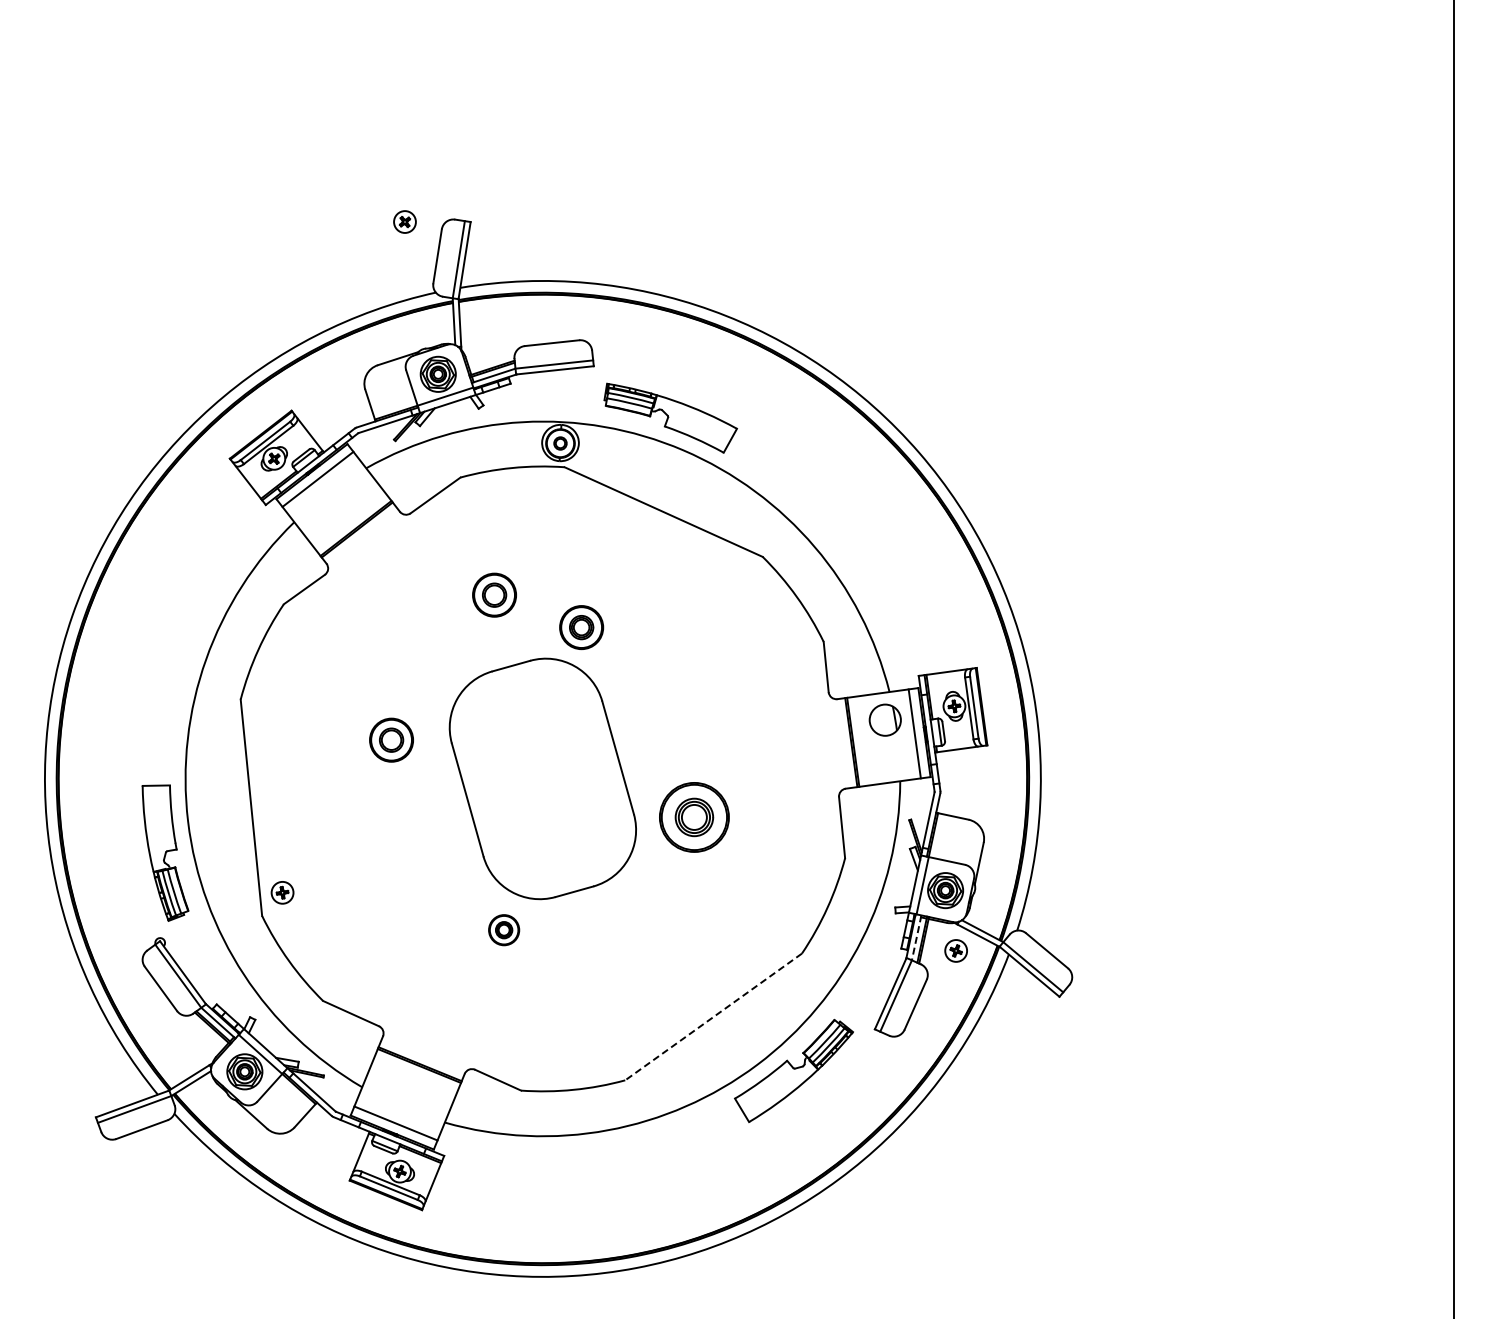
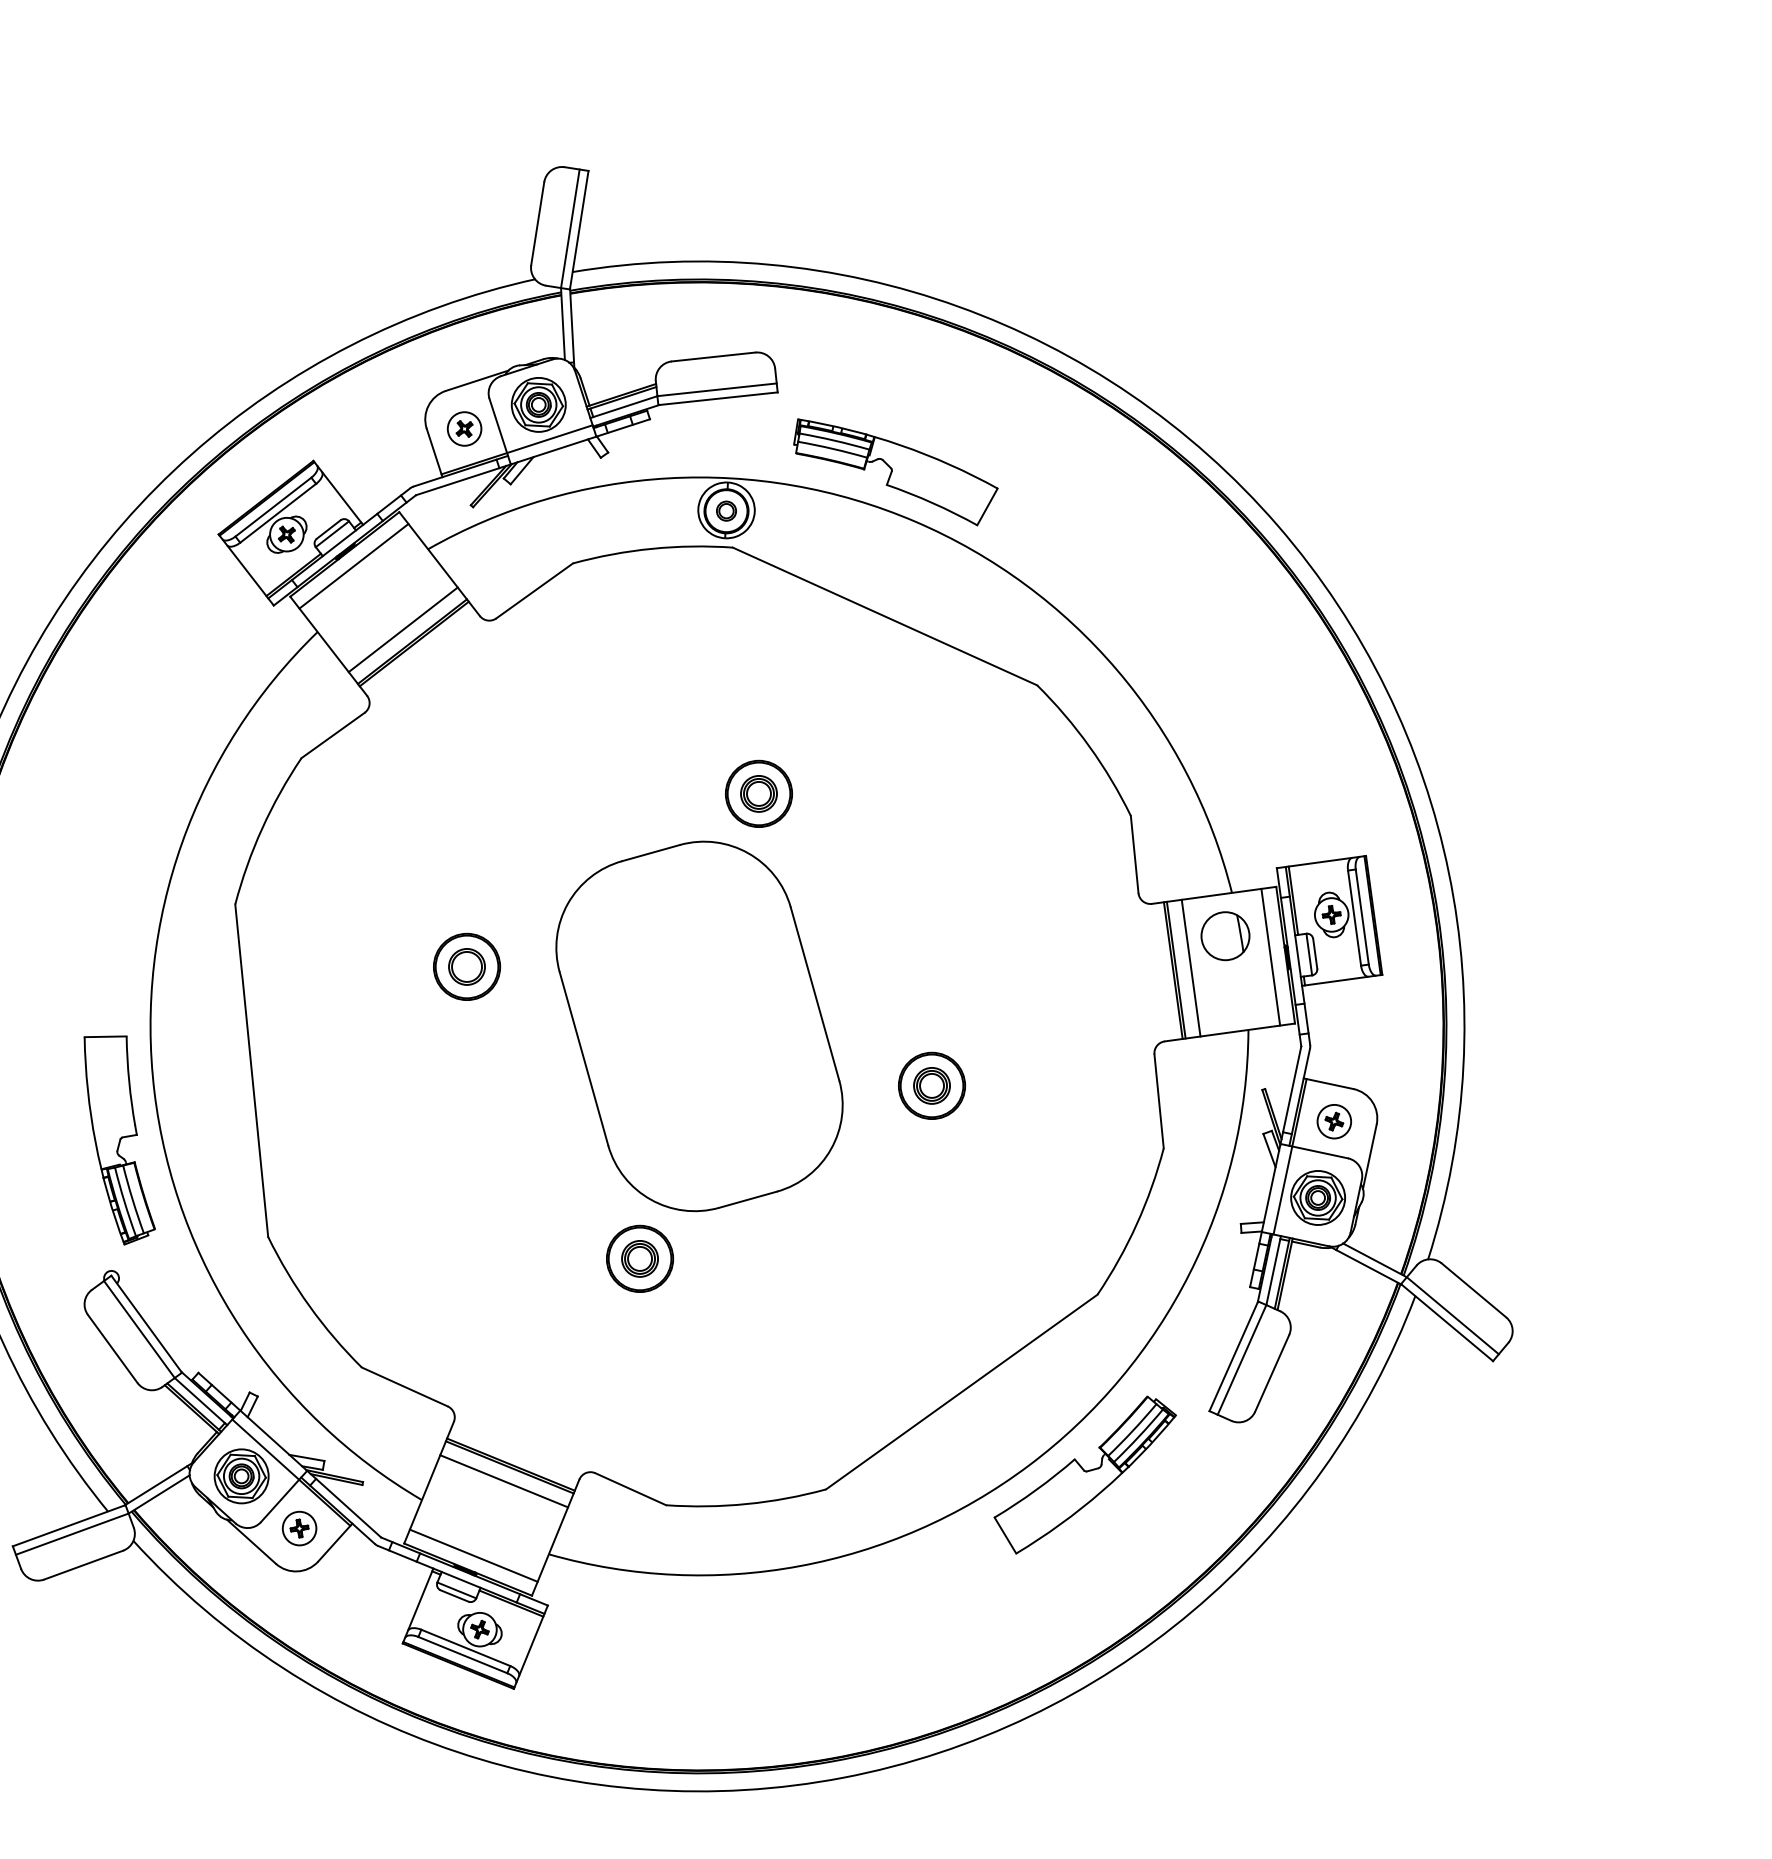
part: (404, 221) -> (463, 428), moved
line: (349, 520) -> (402, 629), added
part: (494, 594) -> (625, 743), removed
line: (862, 740) -> (1190, 967), added
part: (693, 817) -> (930, 1085), size x0.62
part: (282, 892) -> (299, 1528), moved
part: (503, 929) -> (638, 1257), size x1.43
line: (916, 937) -> (1273, 1270), dashed -> solid
part: (955, 950) -> (1333, 1121), moved
line: (713, 1016) -> (961, 1391), dashed -> solid
line: (415, 1075) -> (503, 1482), added

